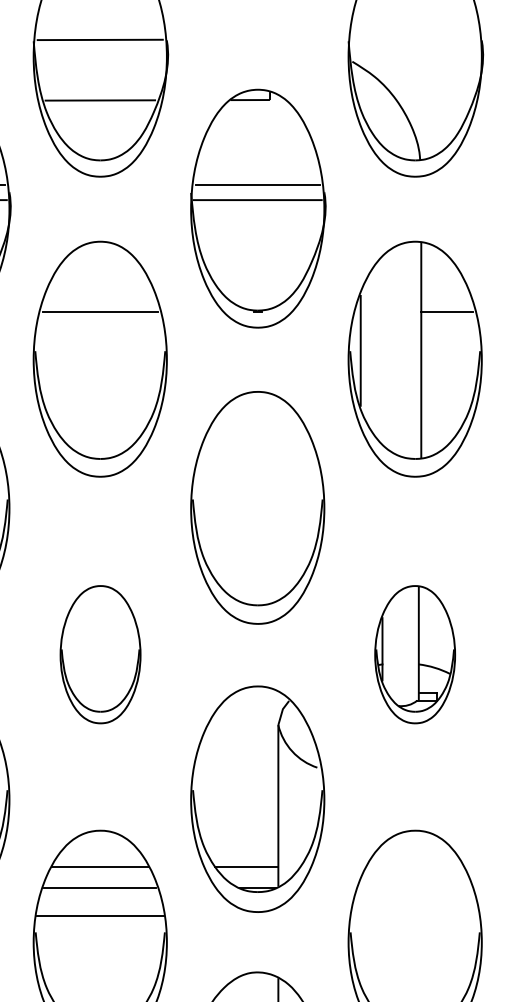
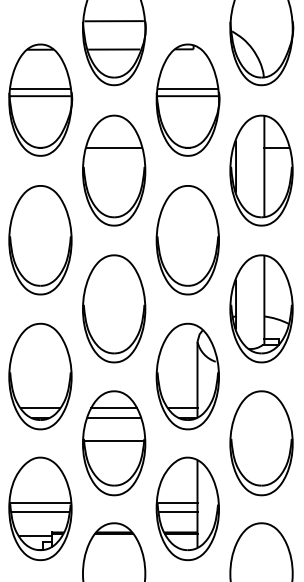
part: (101, 653) -> (114, 308), size x1.67
part: (415, 653) -> (261, 308), size x1.67
line: (98, 916) -> (113, 441), moved

